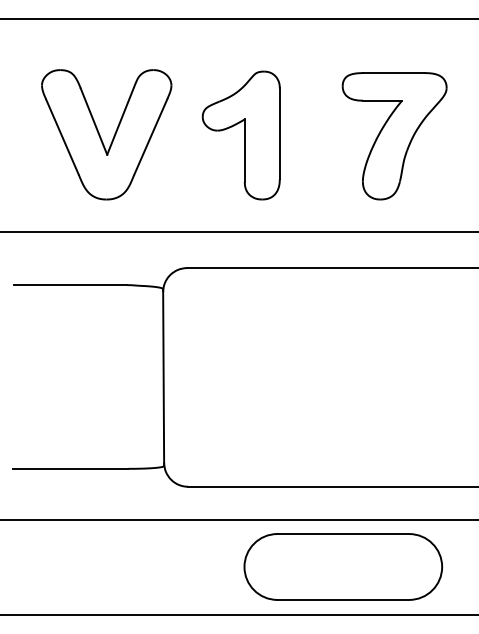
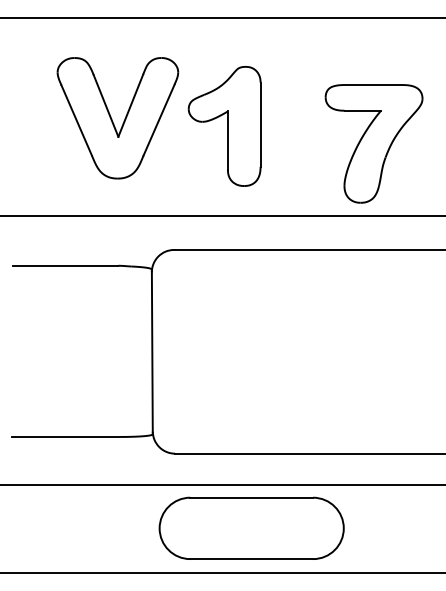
part: (106, 134) -> (117, 118), moved
part: (394, 136) -> (373, 144), moved
part: (342, 566) -> (250, 527), moved

